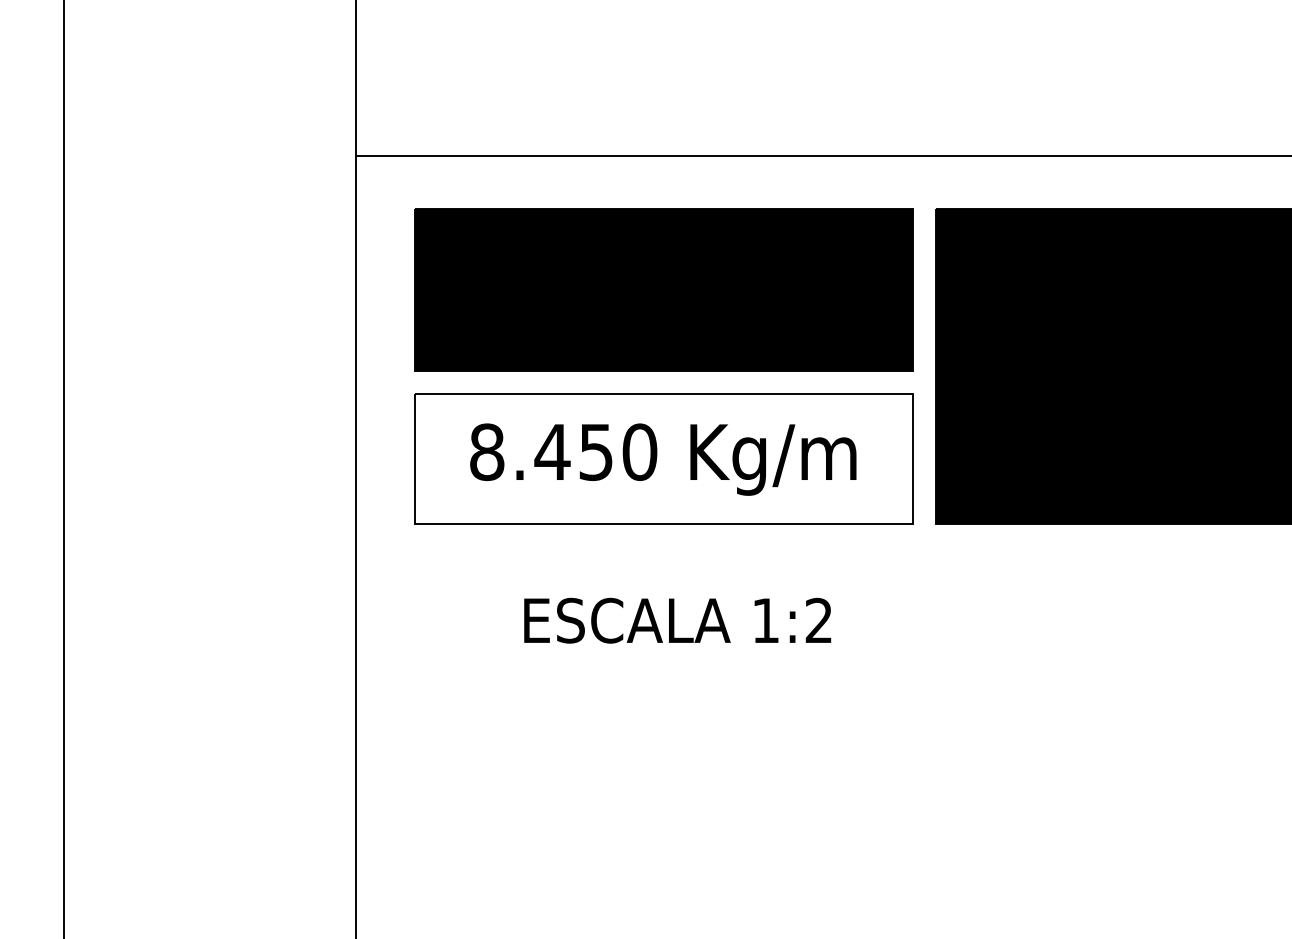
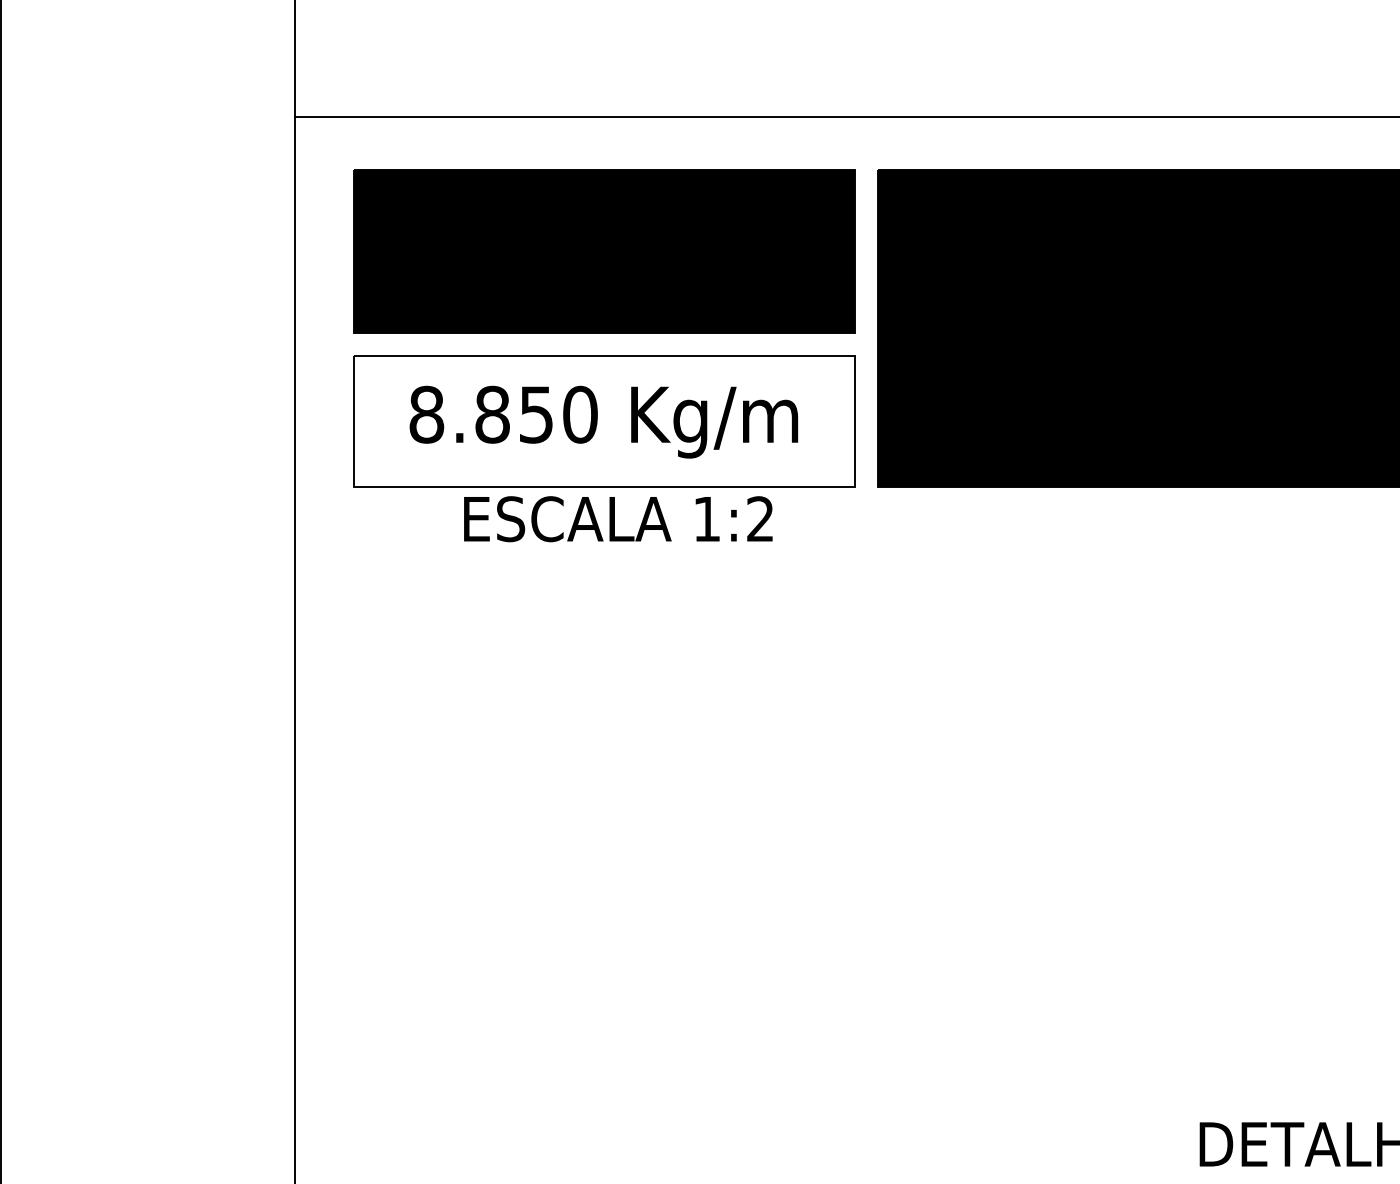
text: (552, 451) -> (492, 414), 8.450 -> 8.850
text: (677, 621) -> (618, 519), moved

